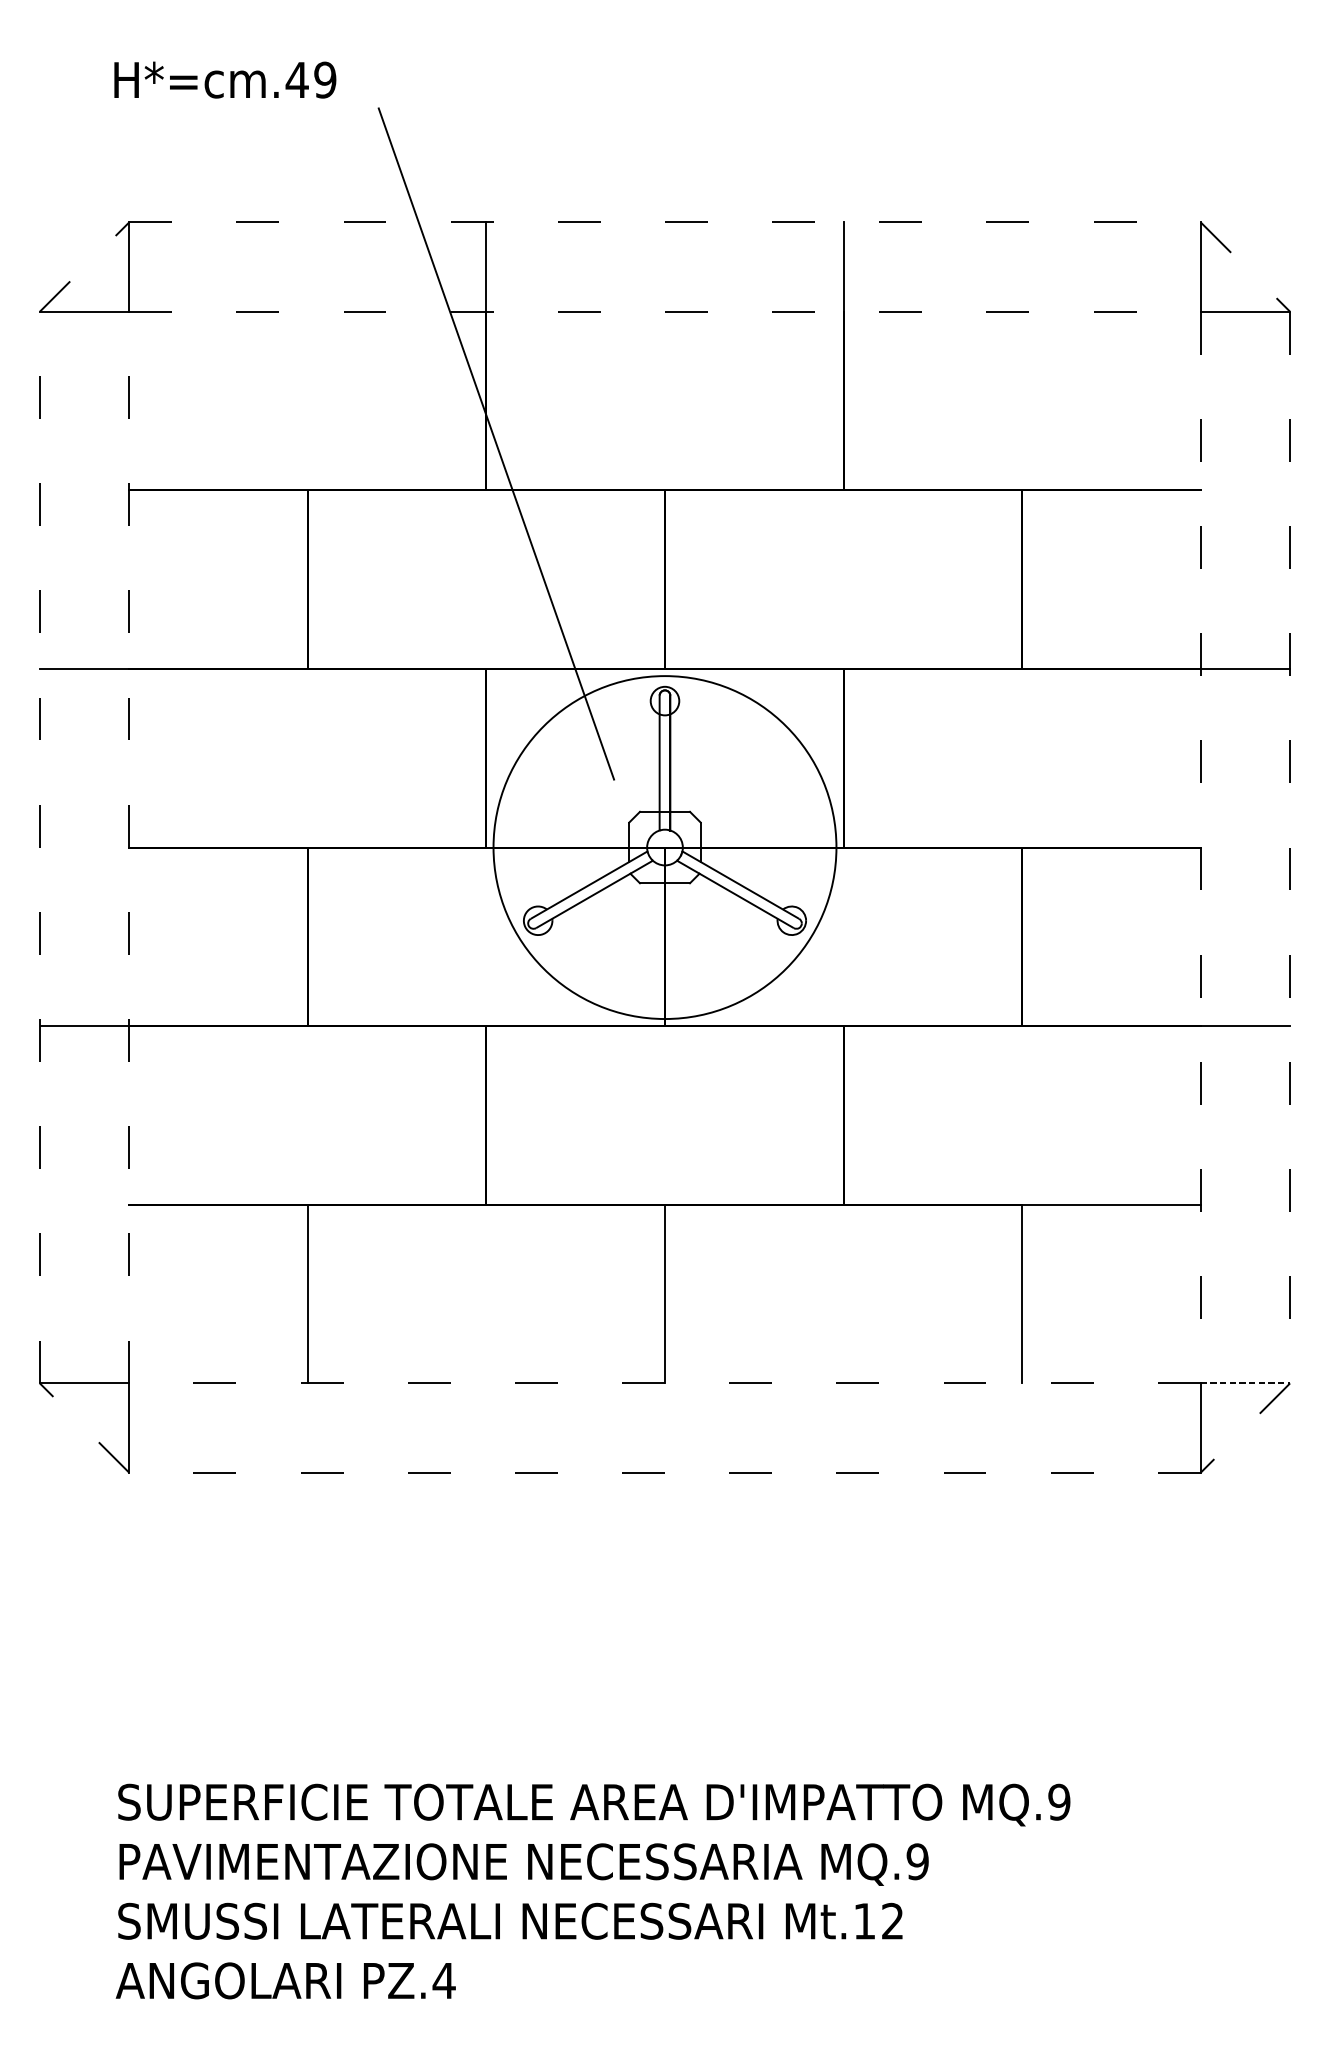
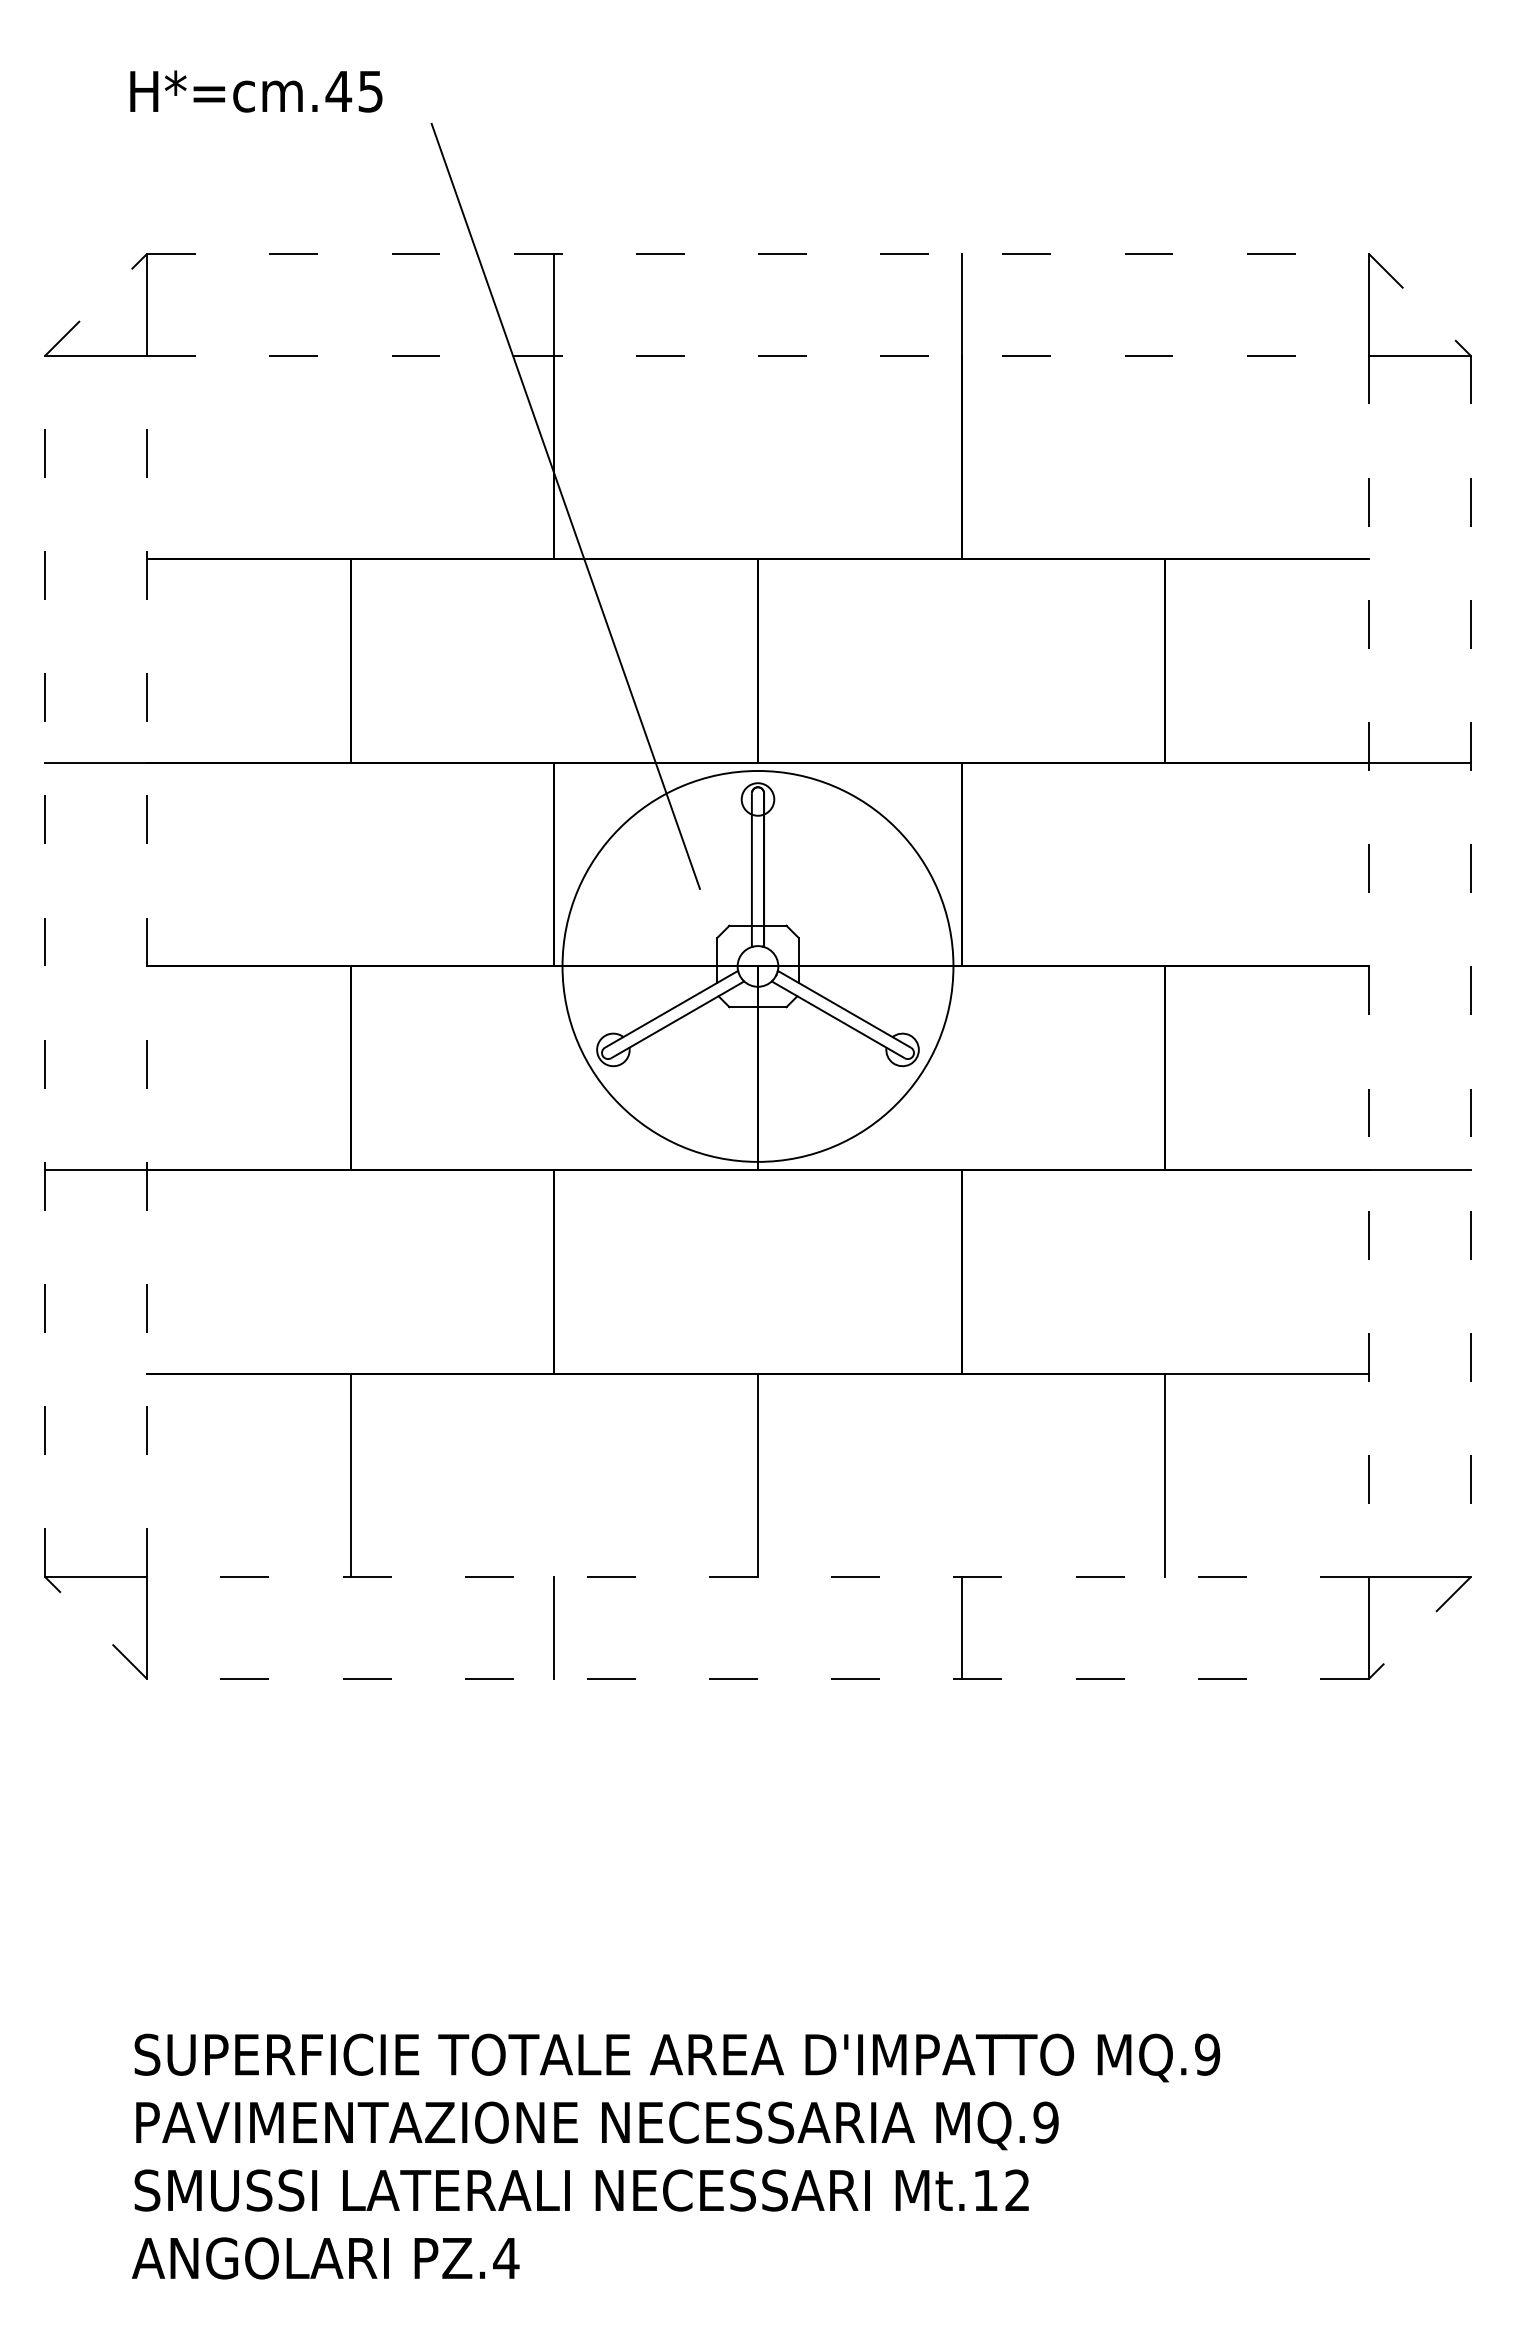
text: (325, 80) -> (370, 91), H*=cm.49 -> H*=cm.45
line: (1245, 1383) -> (1419, 1577), dashed -> solid
line: (485, 1427) -> (553, 1627), added
line: (843, 1428) -> (961, 1628), added

